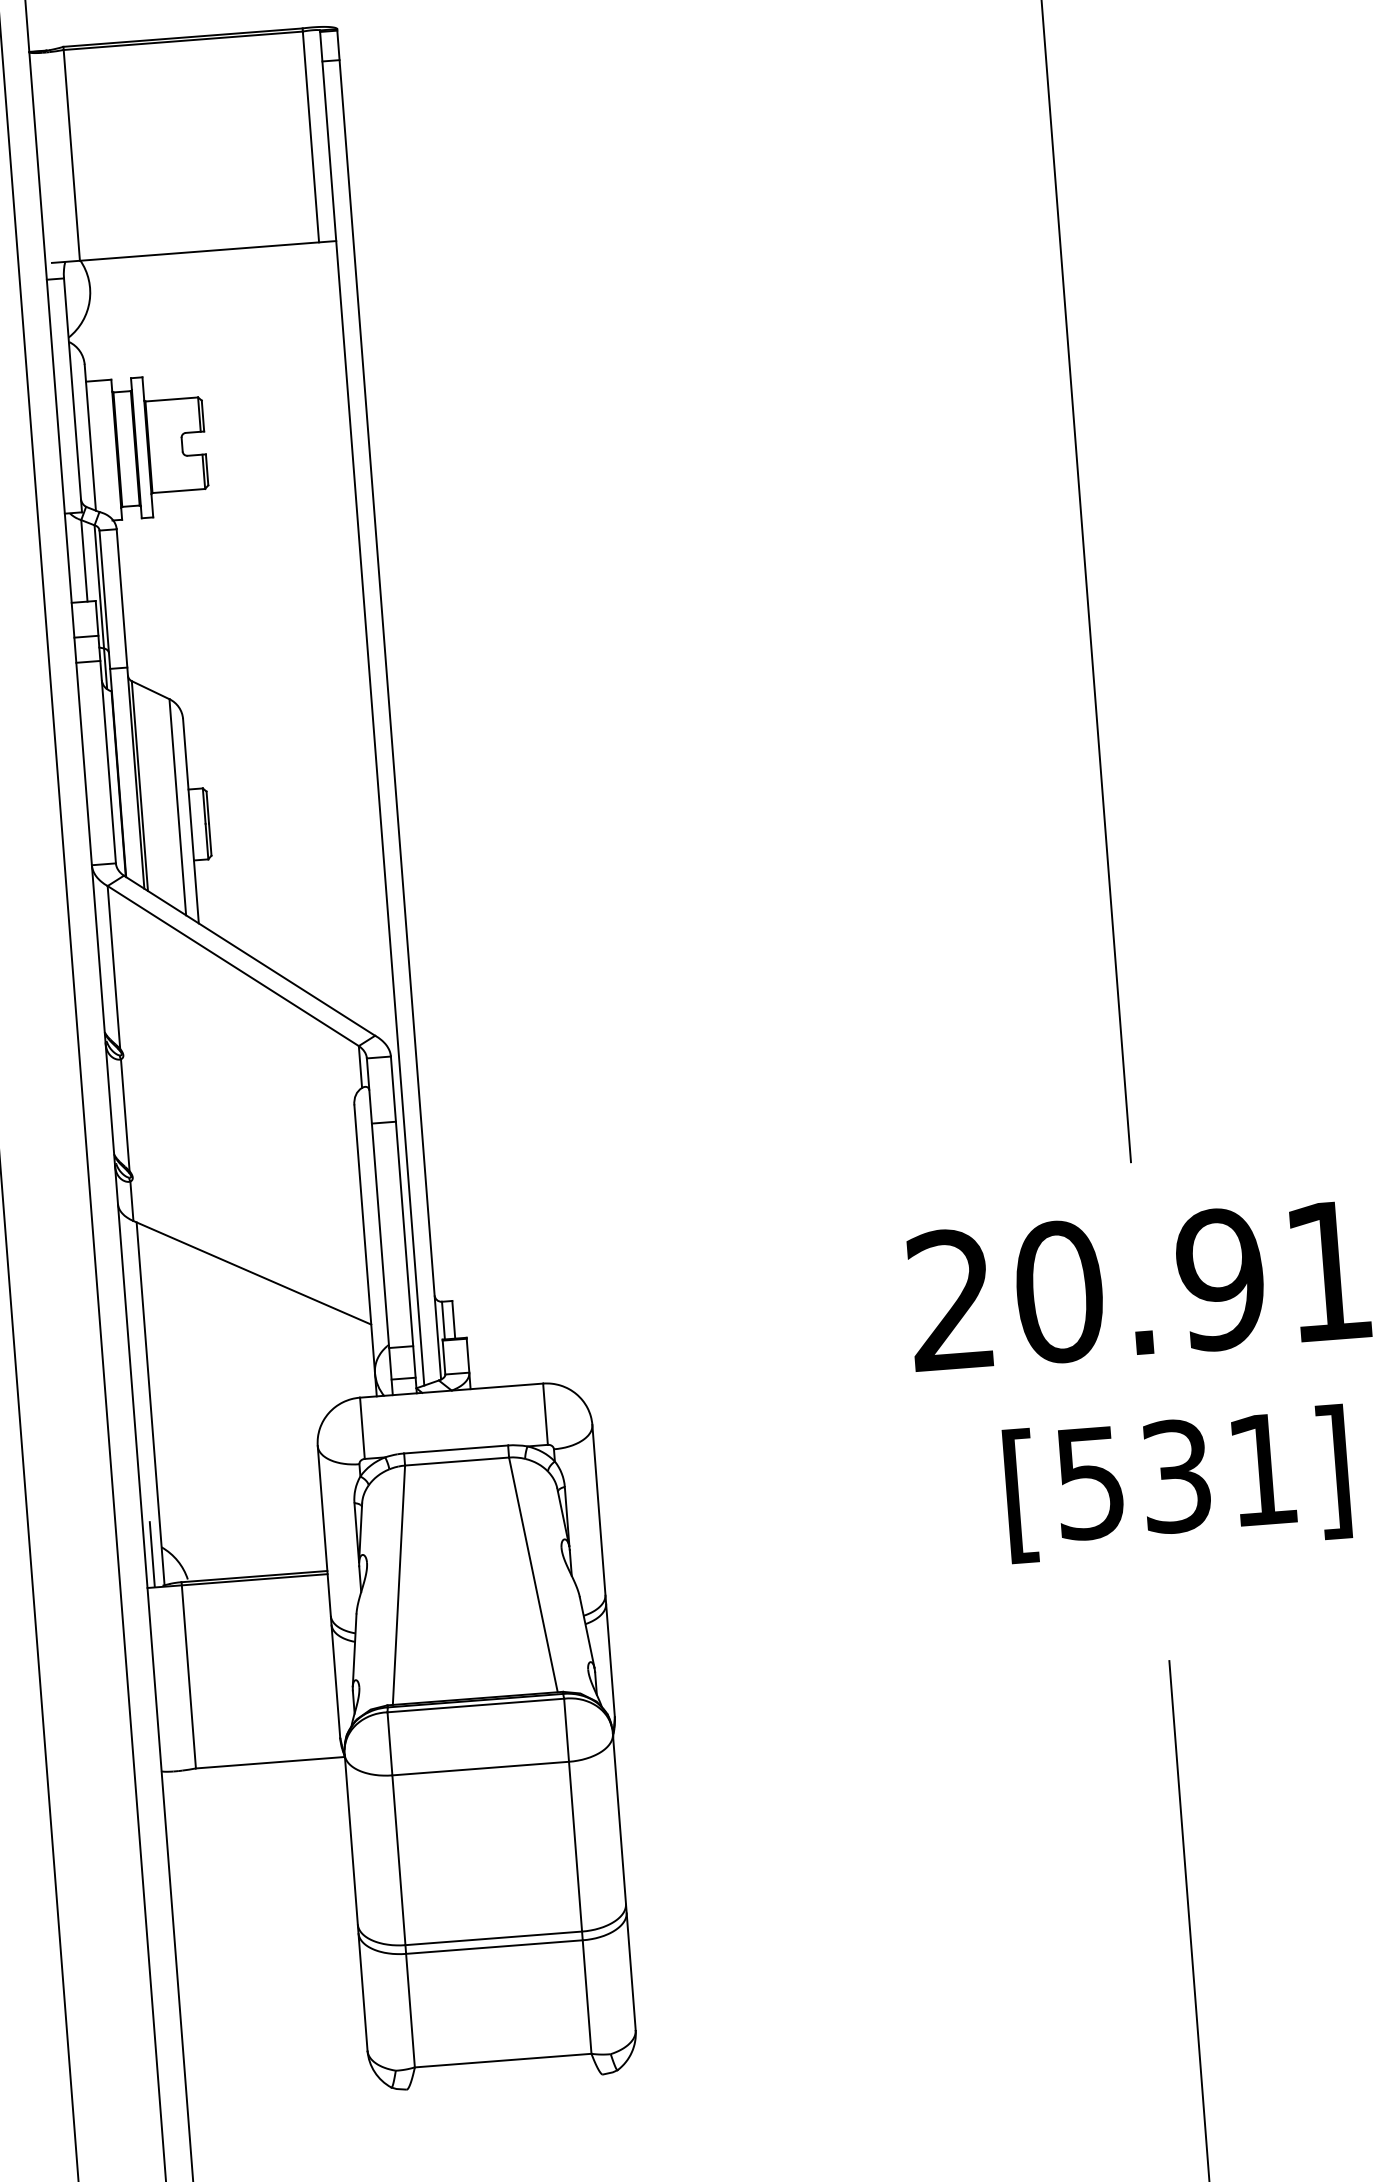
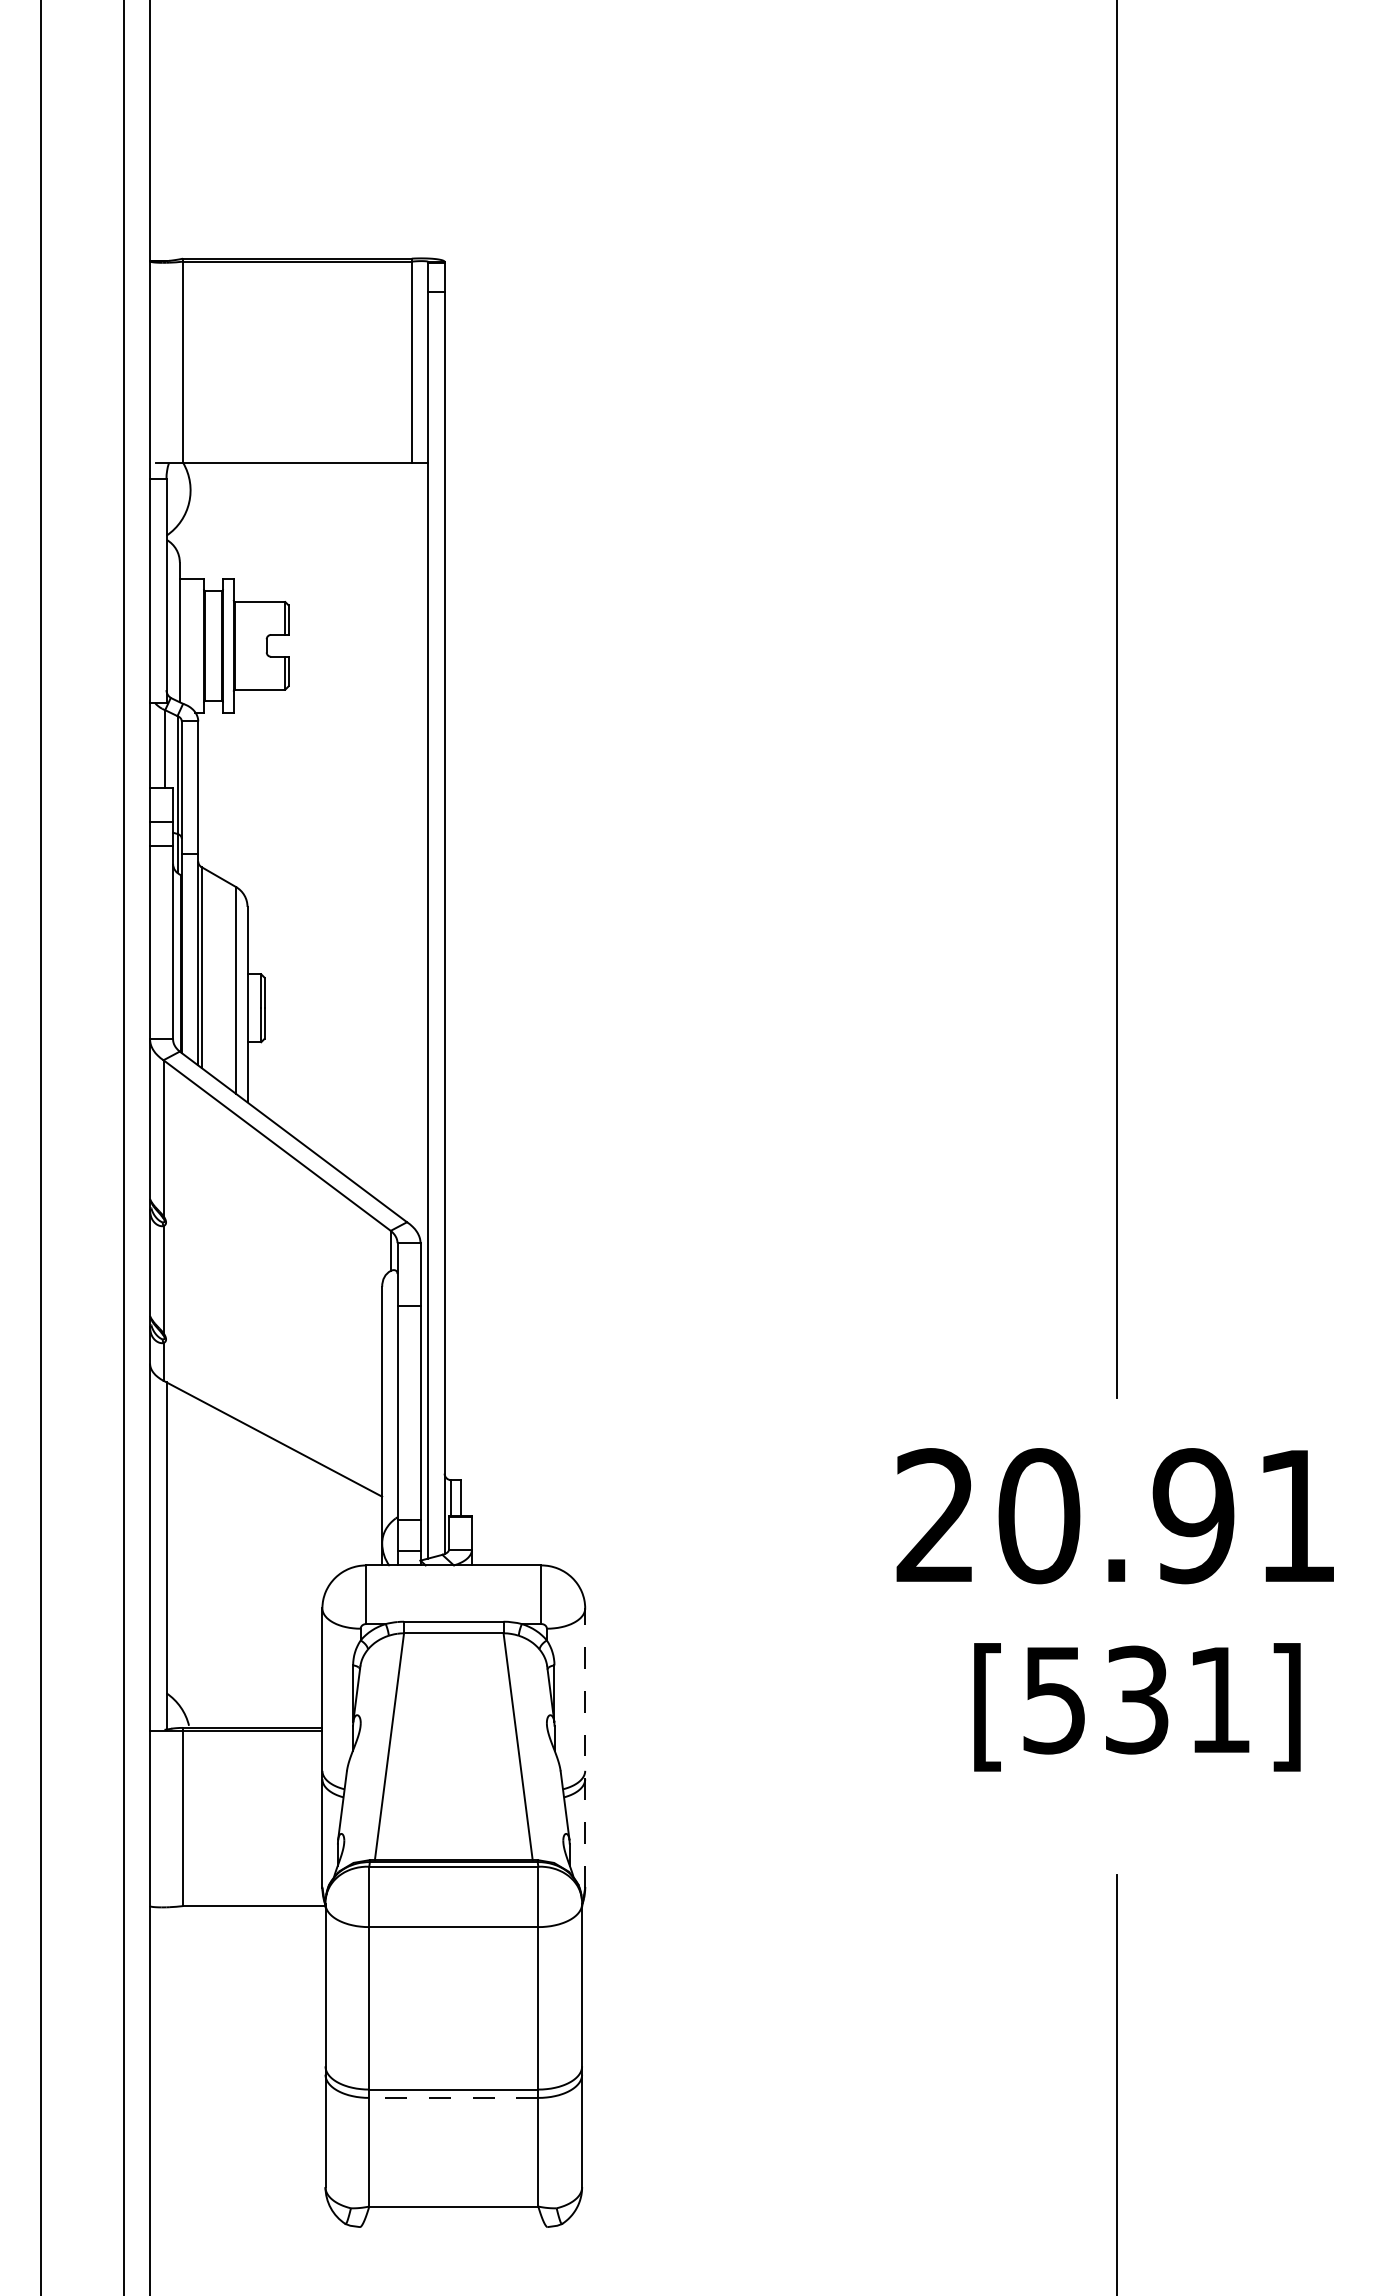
line: (152, 1554) -> (157, 1699), removed
line: (603, 1571) -> (585, 1748), solid -> dashed
line: (494, 1946) -> (453, 2097), solid -> dashed

